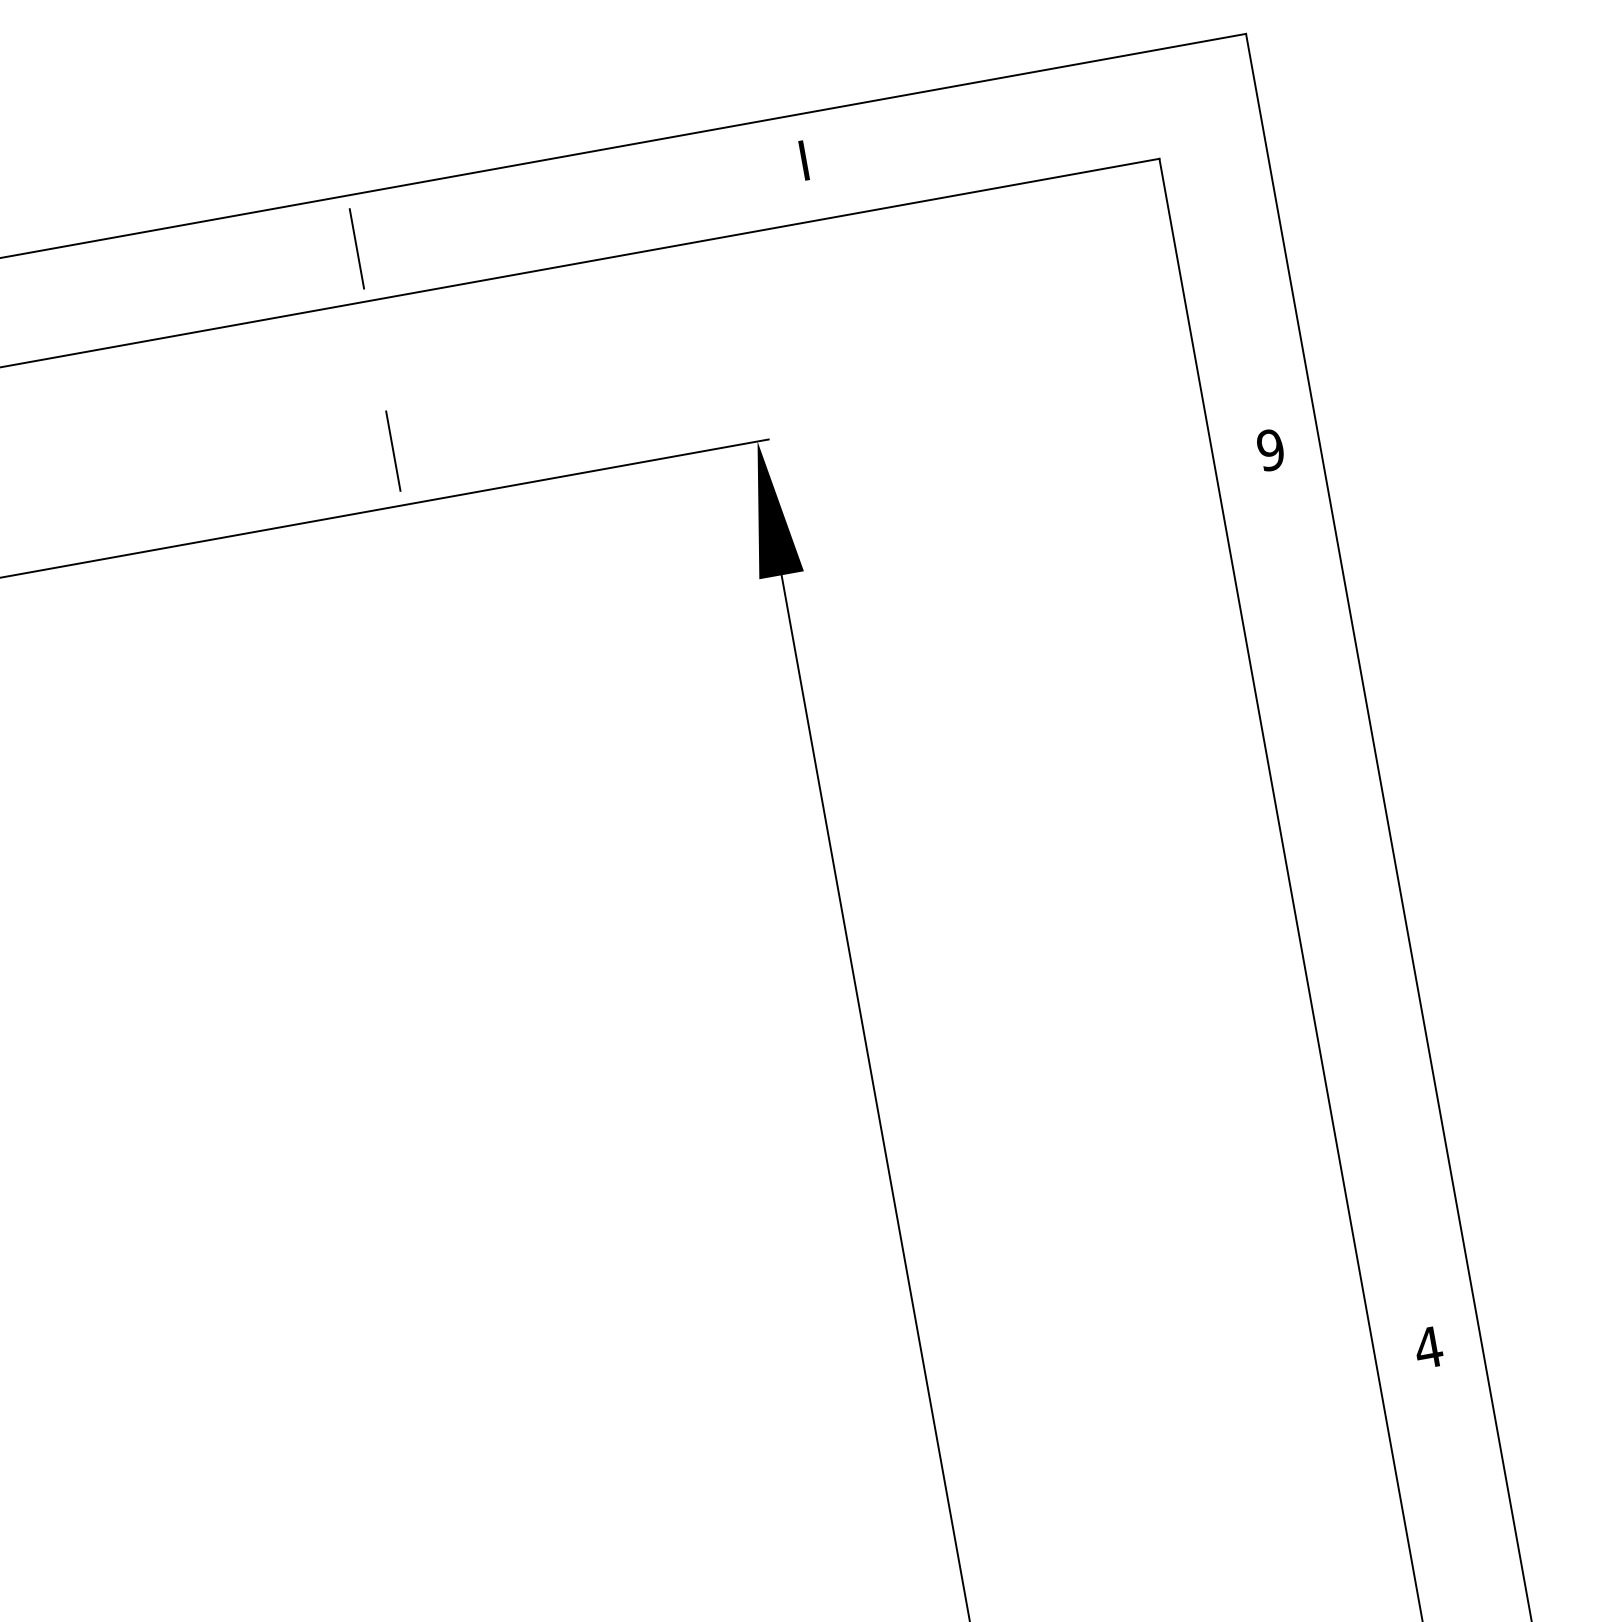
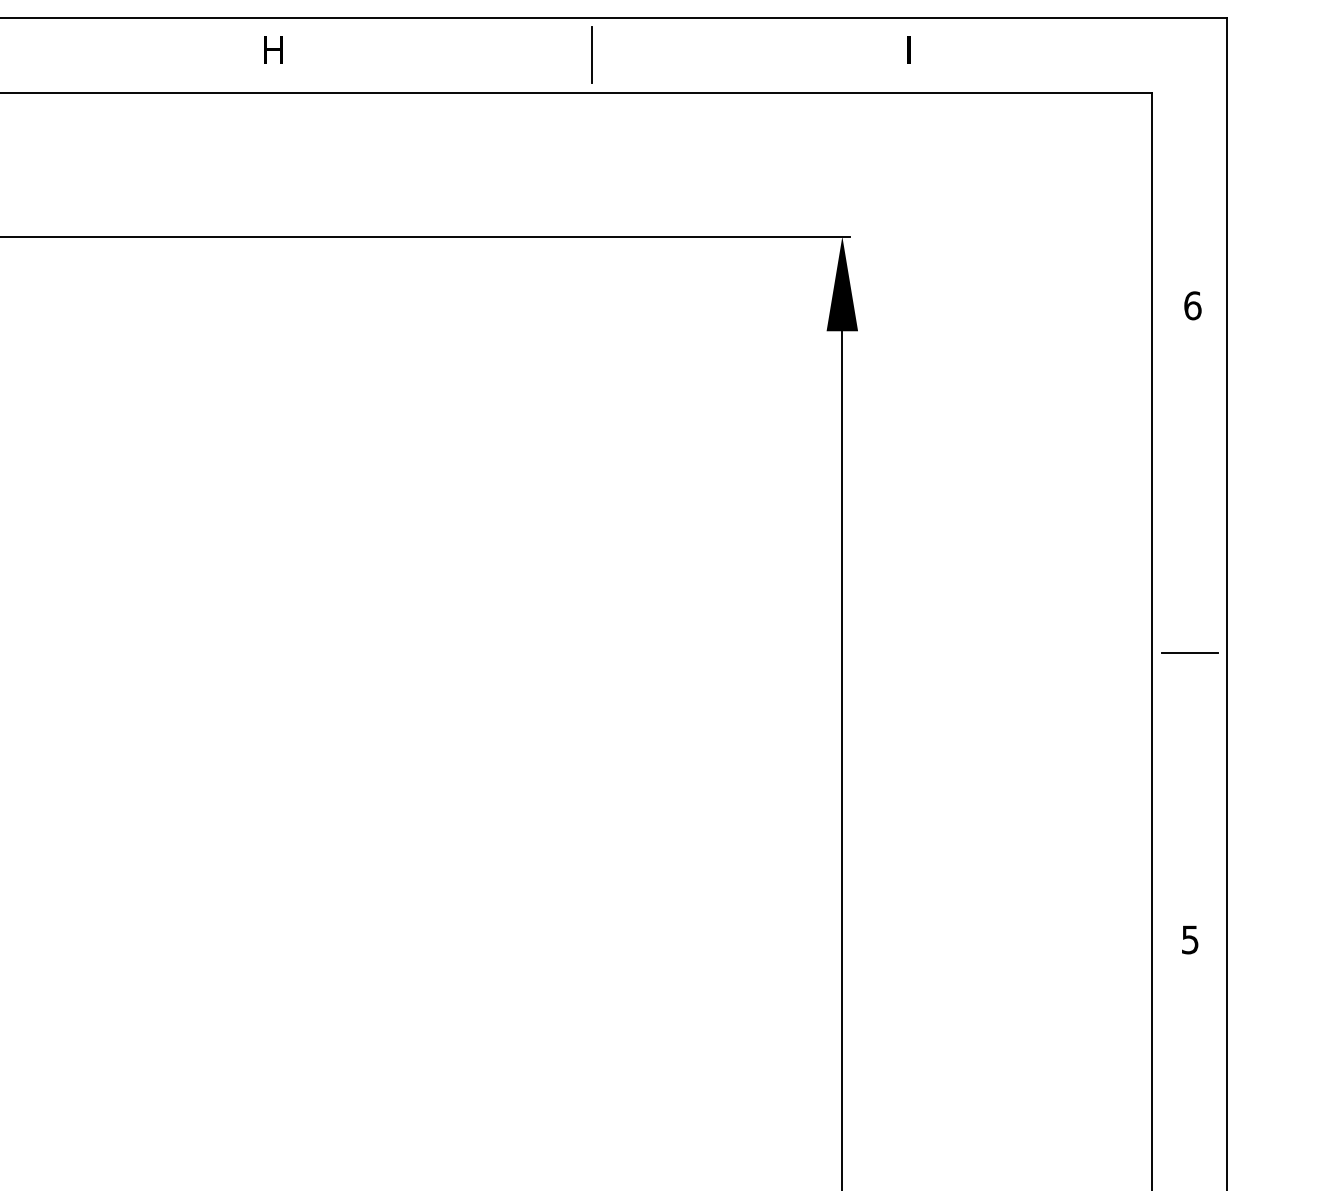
line: (392, 449) -> (591, 197), removed
text: (1270, 449) -> (1192, 305), 9 -> 6
line: (1354, 942) -> (1189, 653), added
text: (1428, 1347) -> (1190, 939), 4 -> 5

